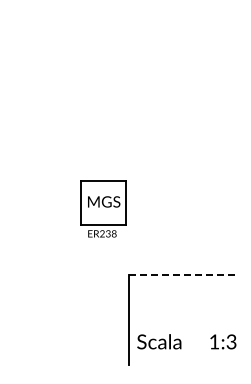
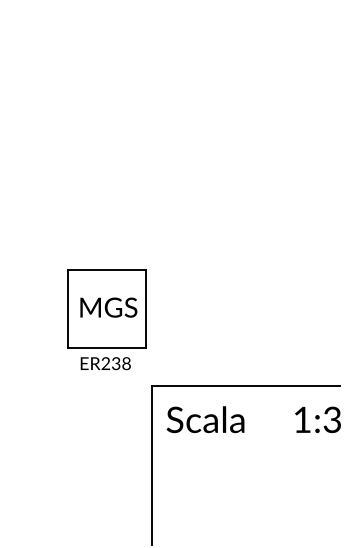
part: (103, 208) -> (107, 319), moved
line: (182, 274) -> (246, 385), dashed -> solid
text: (186, 341) -> (253, 419), moved

